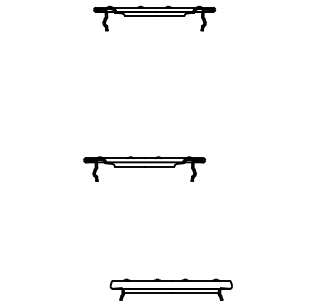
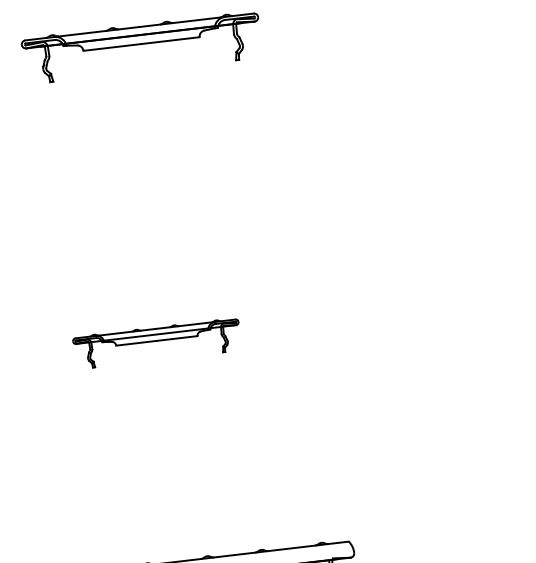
part: (144, 168) -> (156, 342), size x0.7

